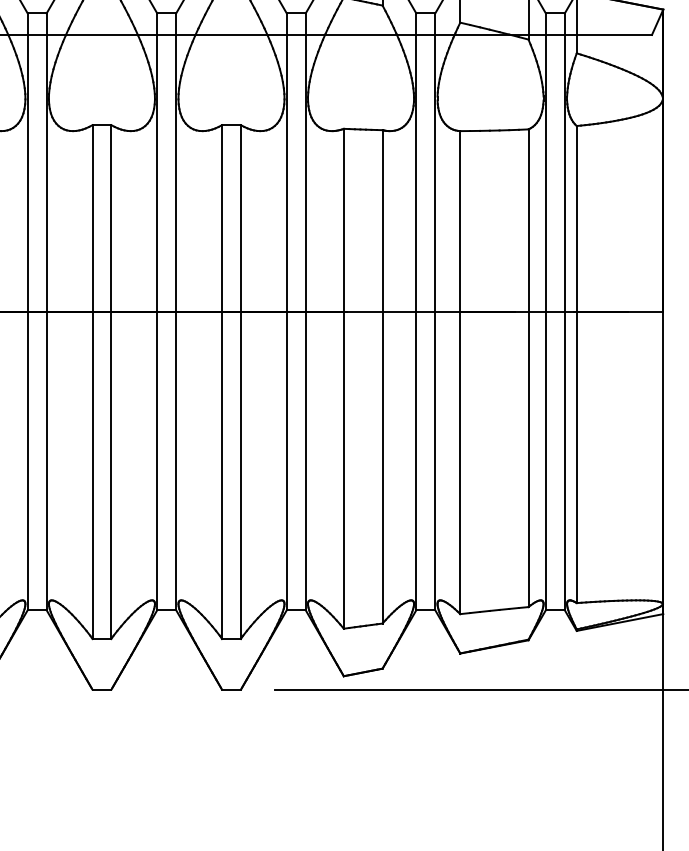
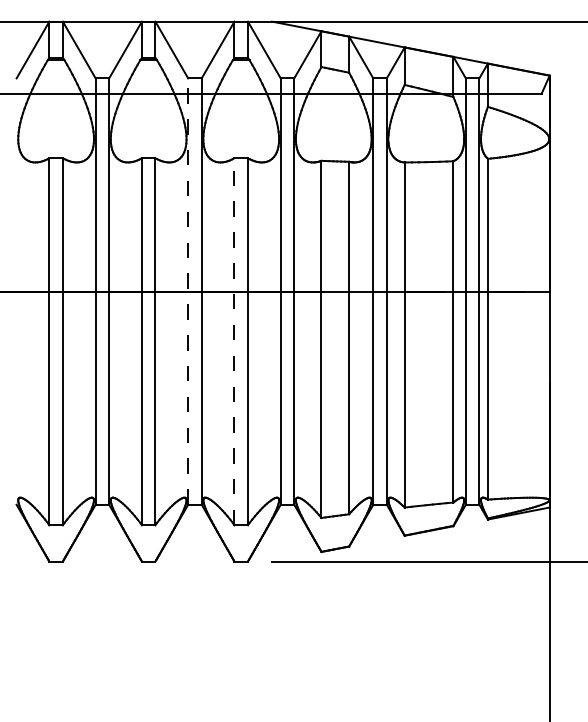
line: (157, 311) -> (188, 291), solid -> dashed
line: (222, 381) -> (234, 341), solid -> dashed

